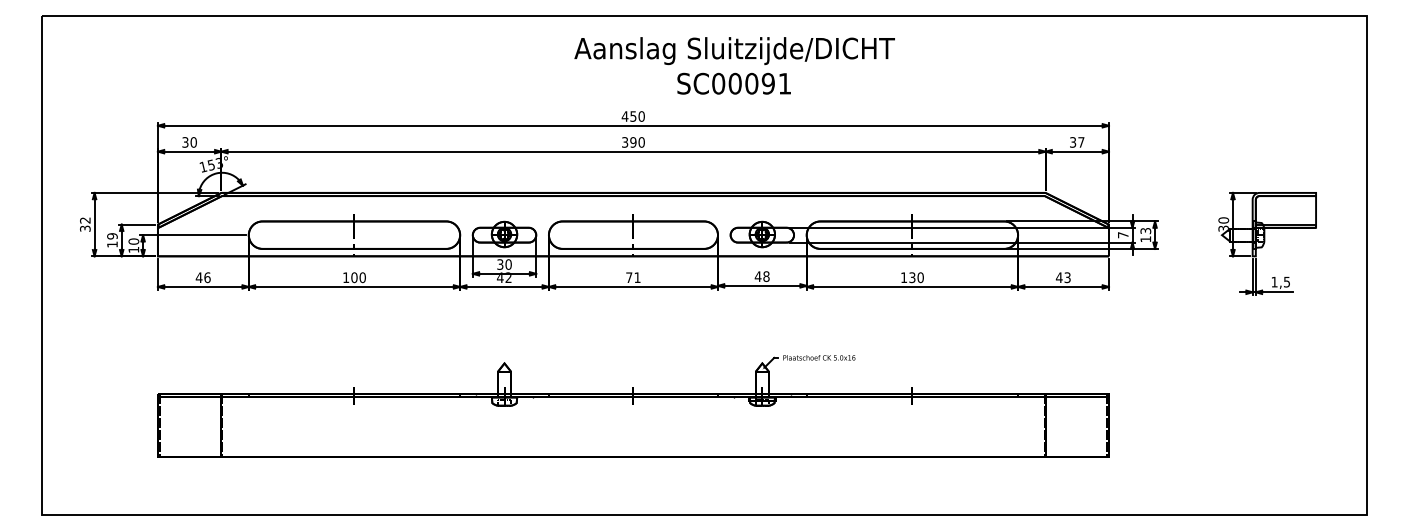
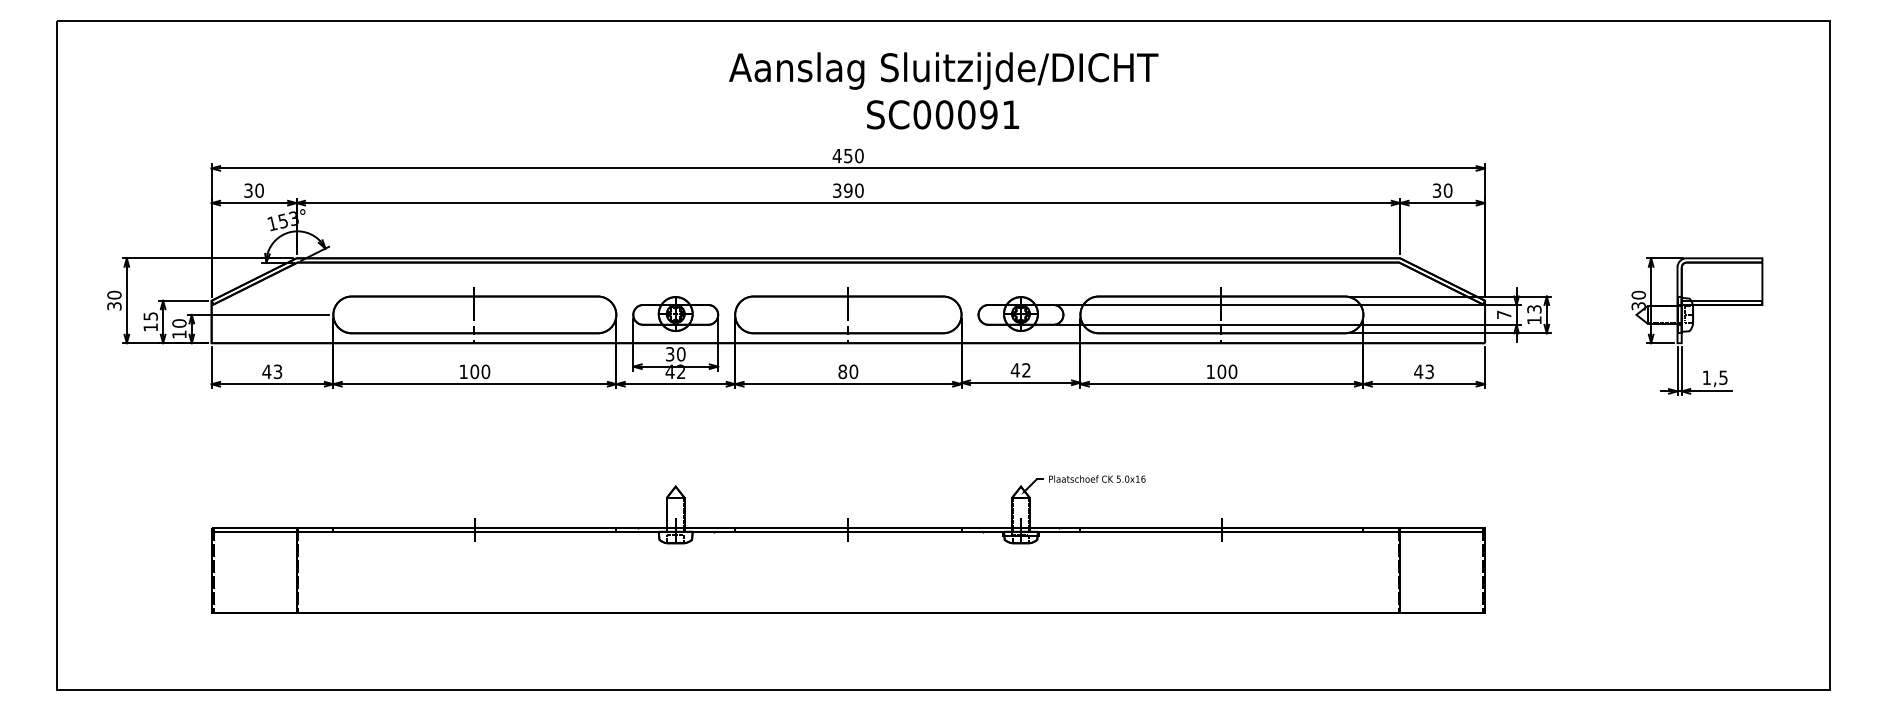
text: (734, 65) -> (943, 90), moved
text: (1081, 142) -> (1448, 190), 37 -> 30
text: (85, 220) -> (114, 295), 32 -> 30
text: (112, 236) -> (150, 316), 19 -> 15
text: (766, 276) -> (1026, 370), 48 -> 42
text: (207, 277) -> (278, 371), 46 -> 43
text: (633, 277) -> (848, 371), 71 -> 80
text: (912, 277) -> (1222, 371), 130 -> 100

